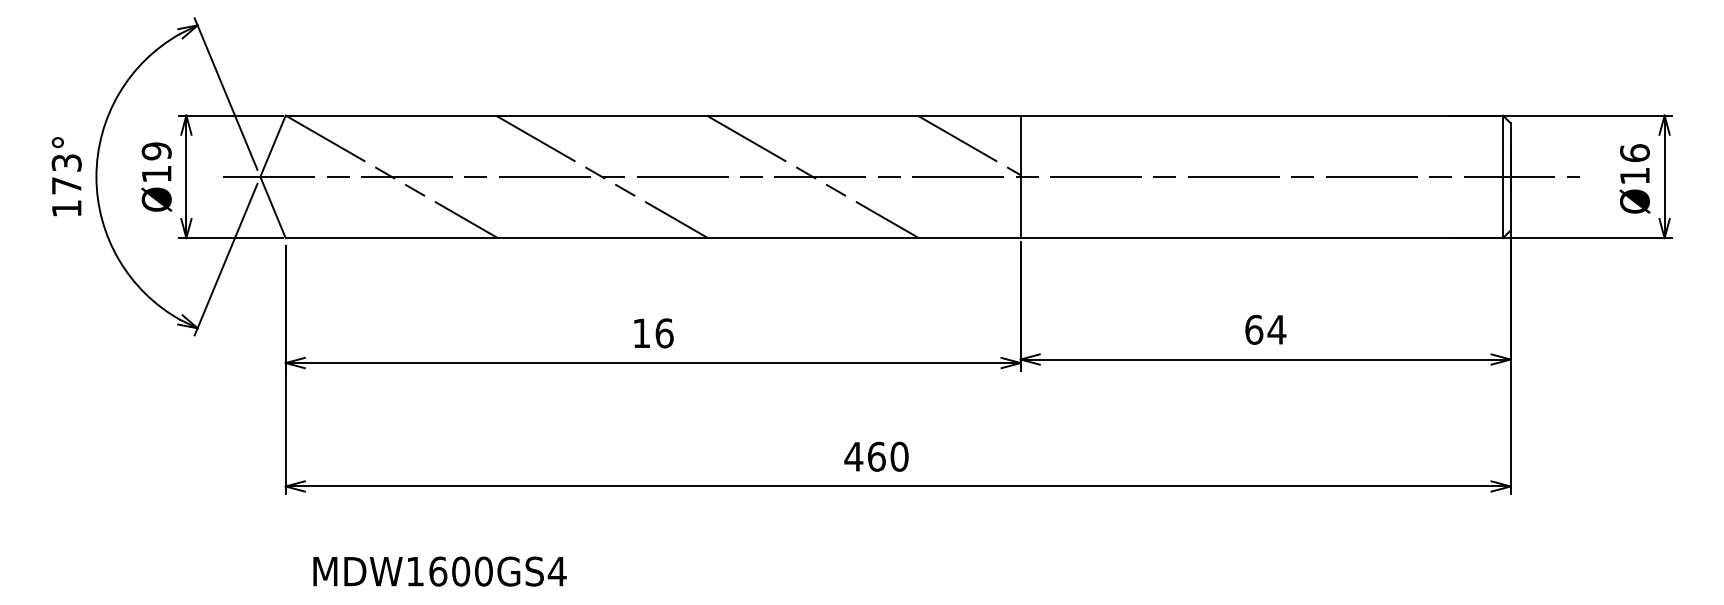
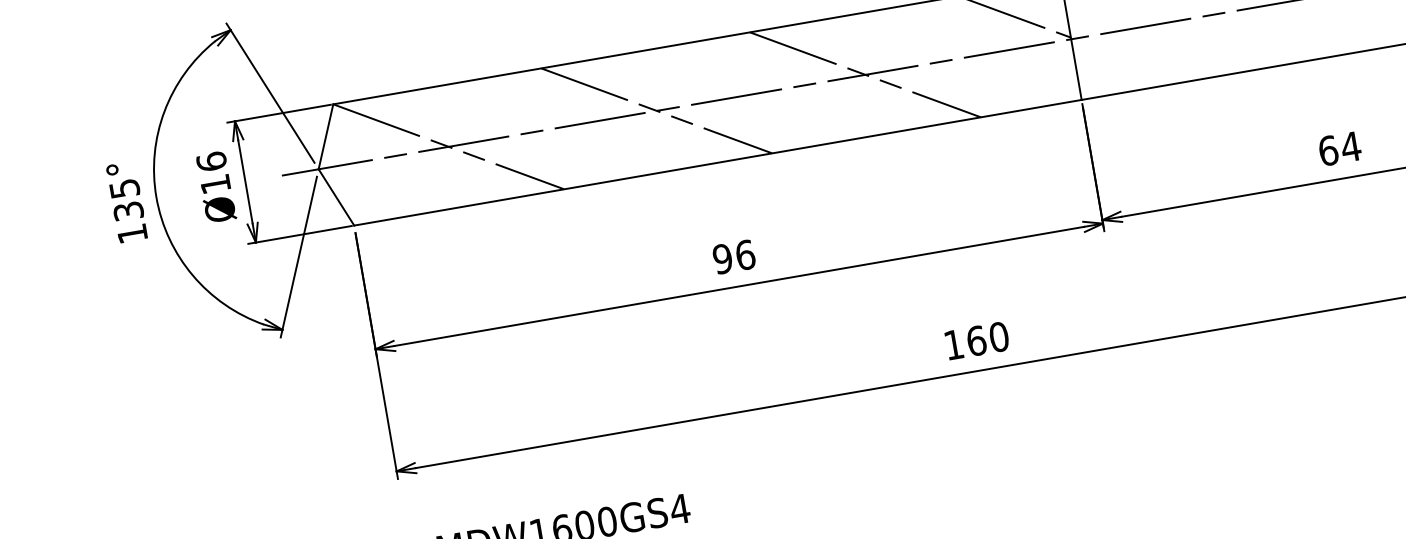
text: (156, 151) -> (211, 161), Ø19 -> Ø16
text: (66, 174) -> (126, 200), 173° -> 135°
text: (641, 333) -> (722, 259), 16 -> 96
text: (853, 456) -> (953, 344), 460 -> 160

